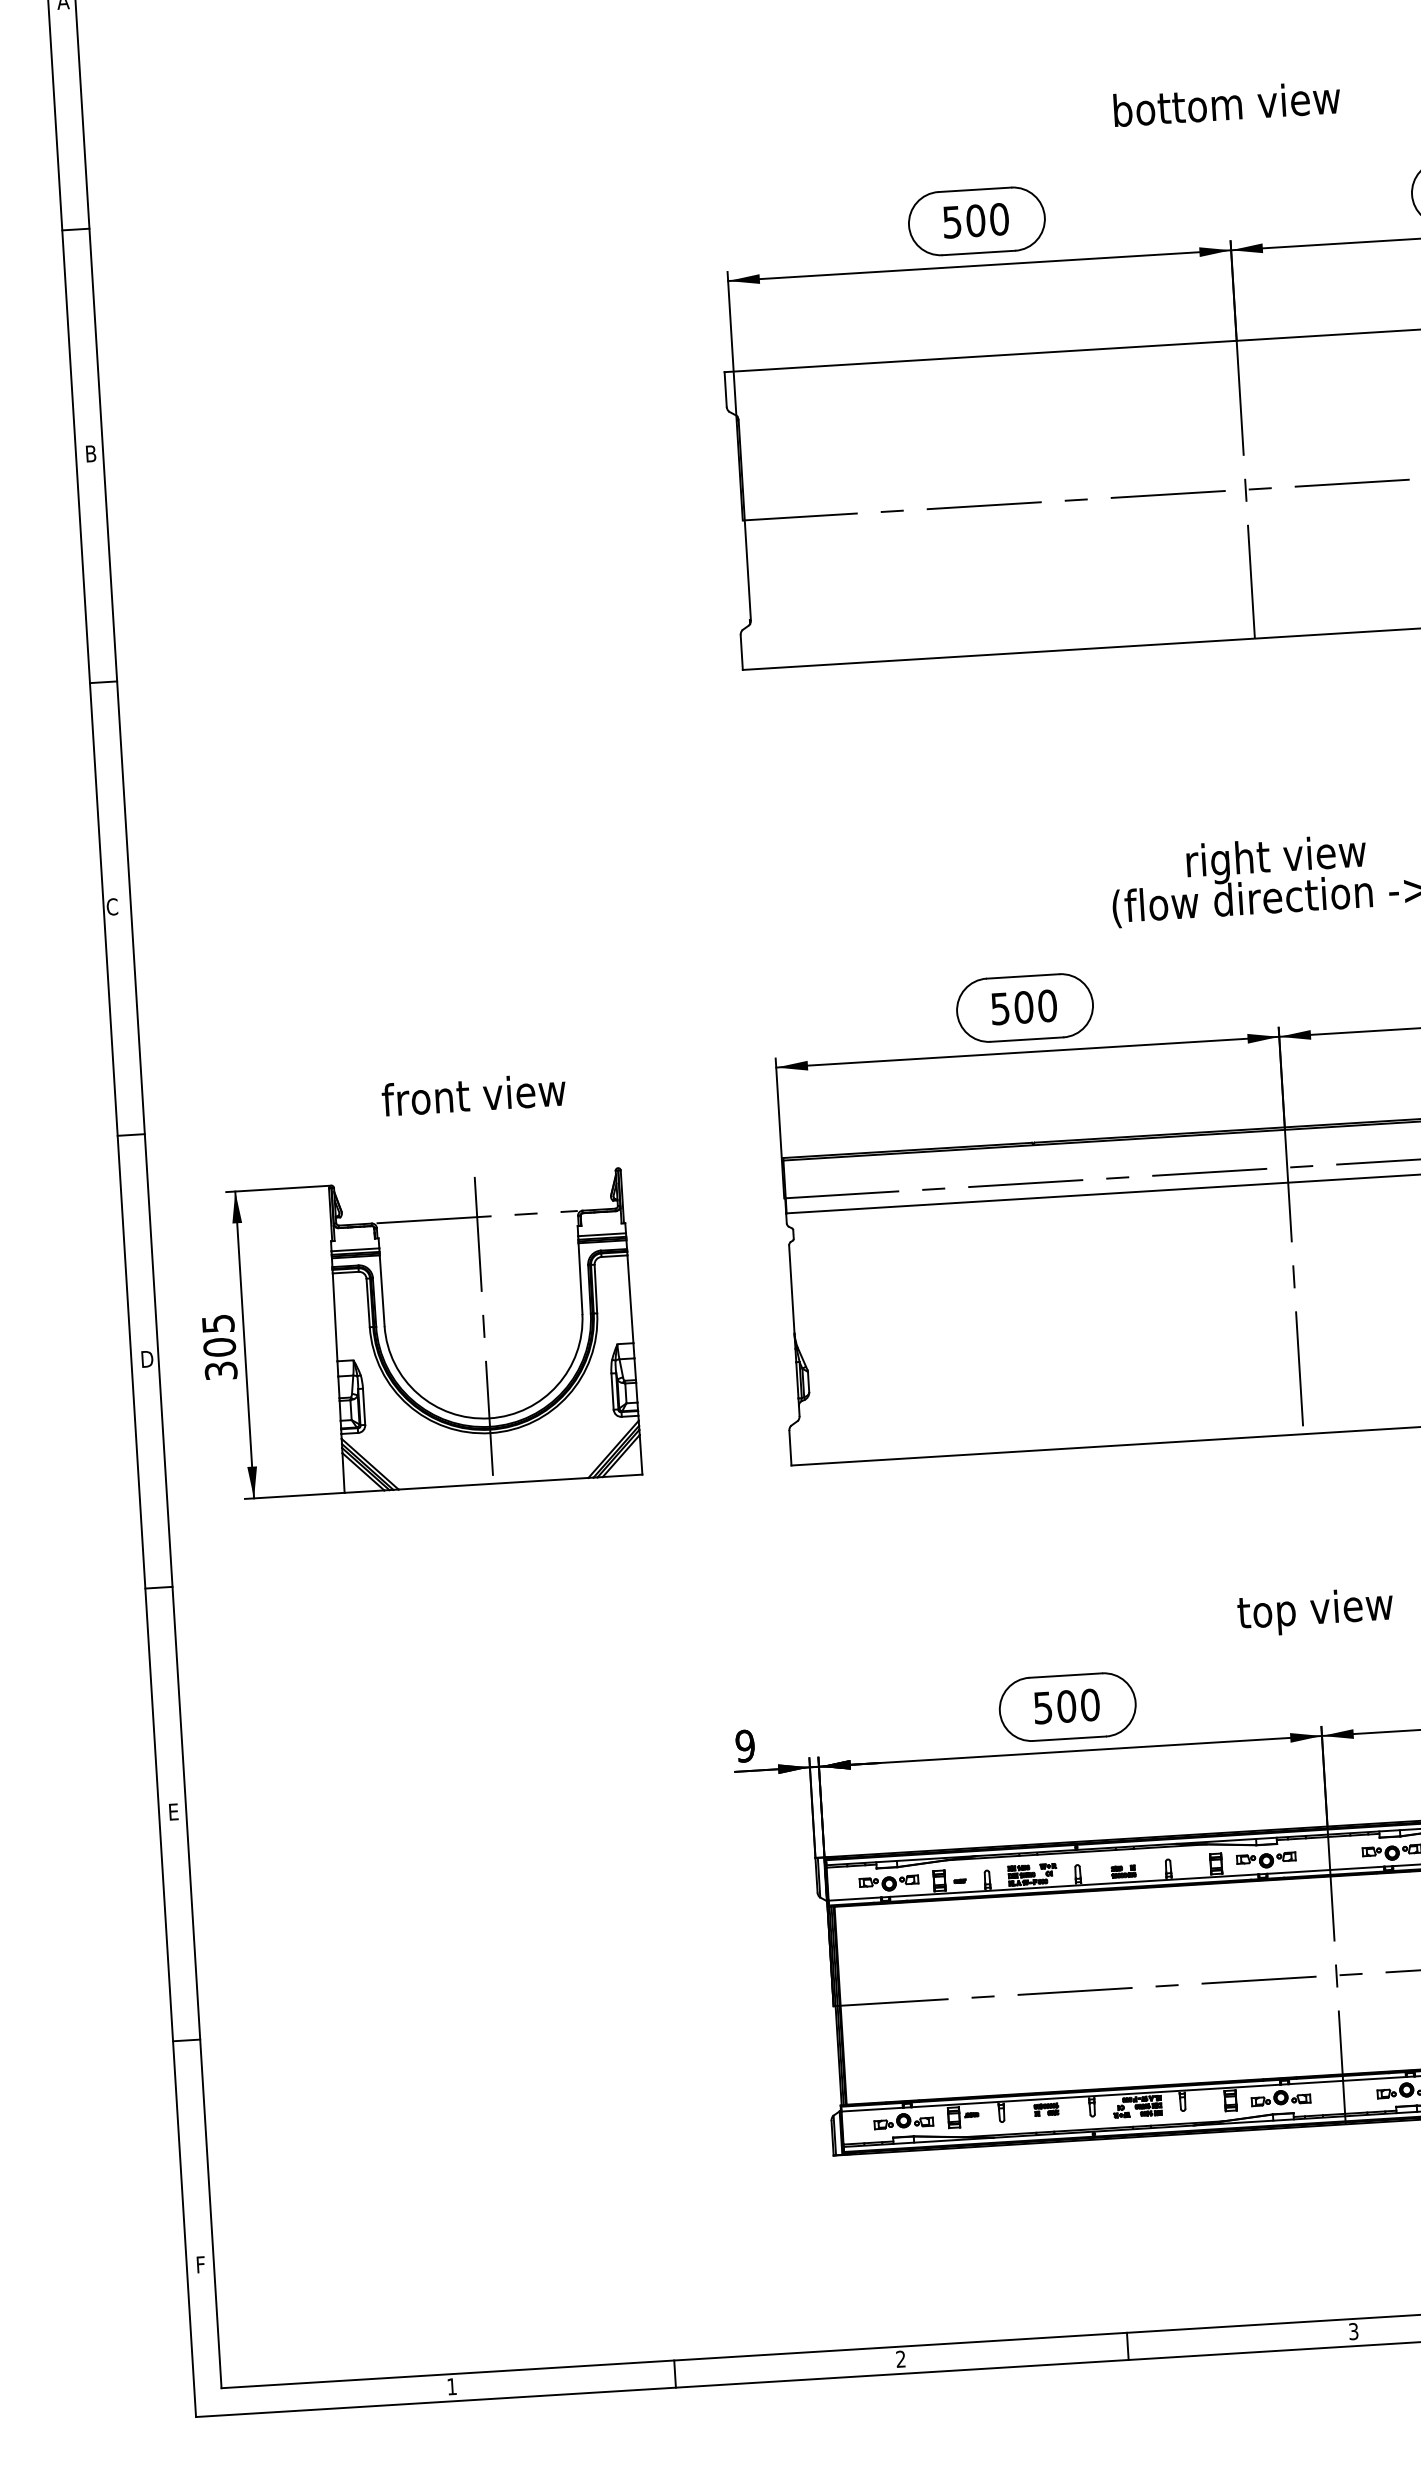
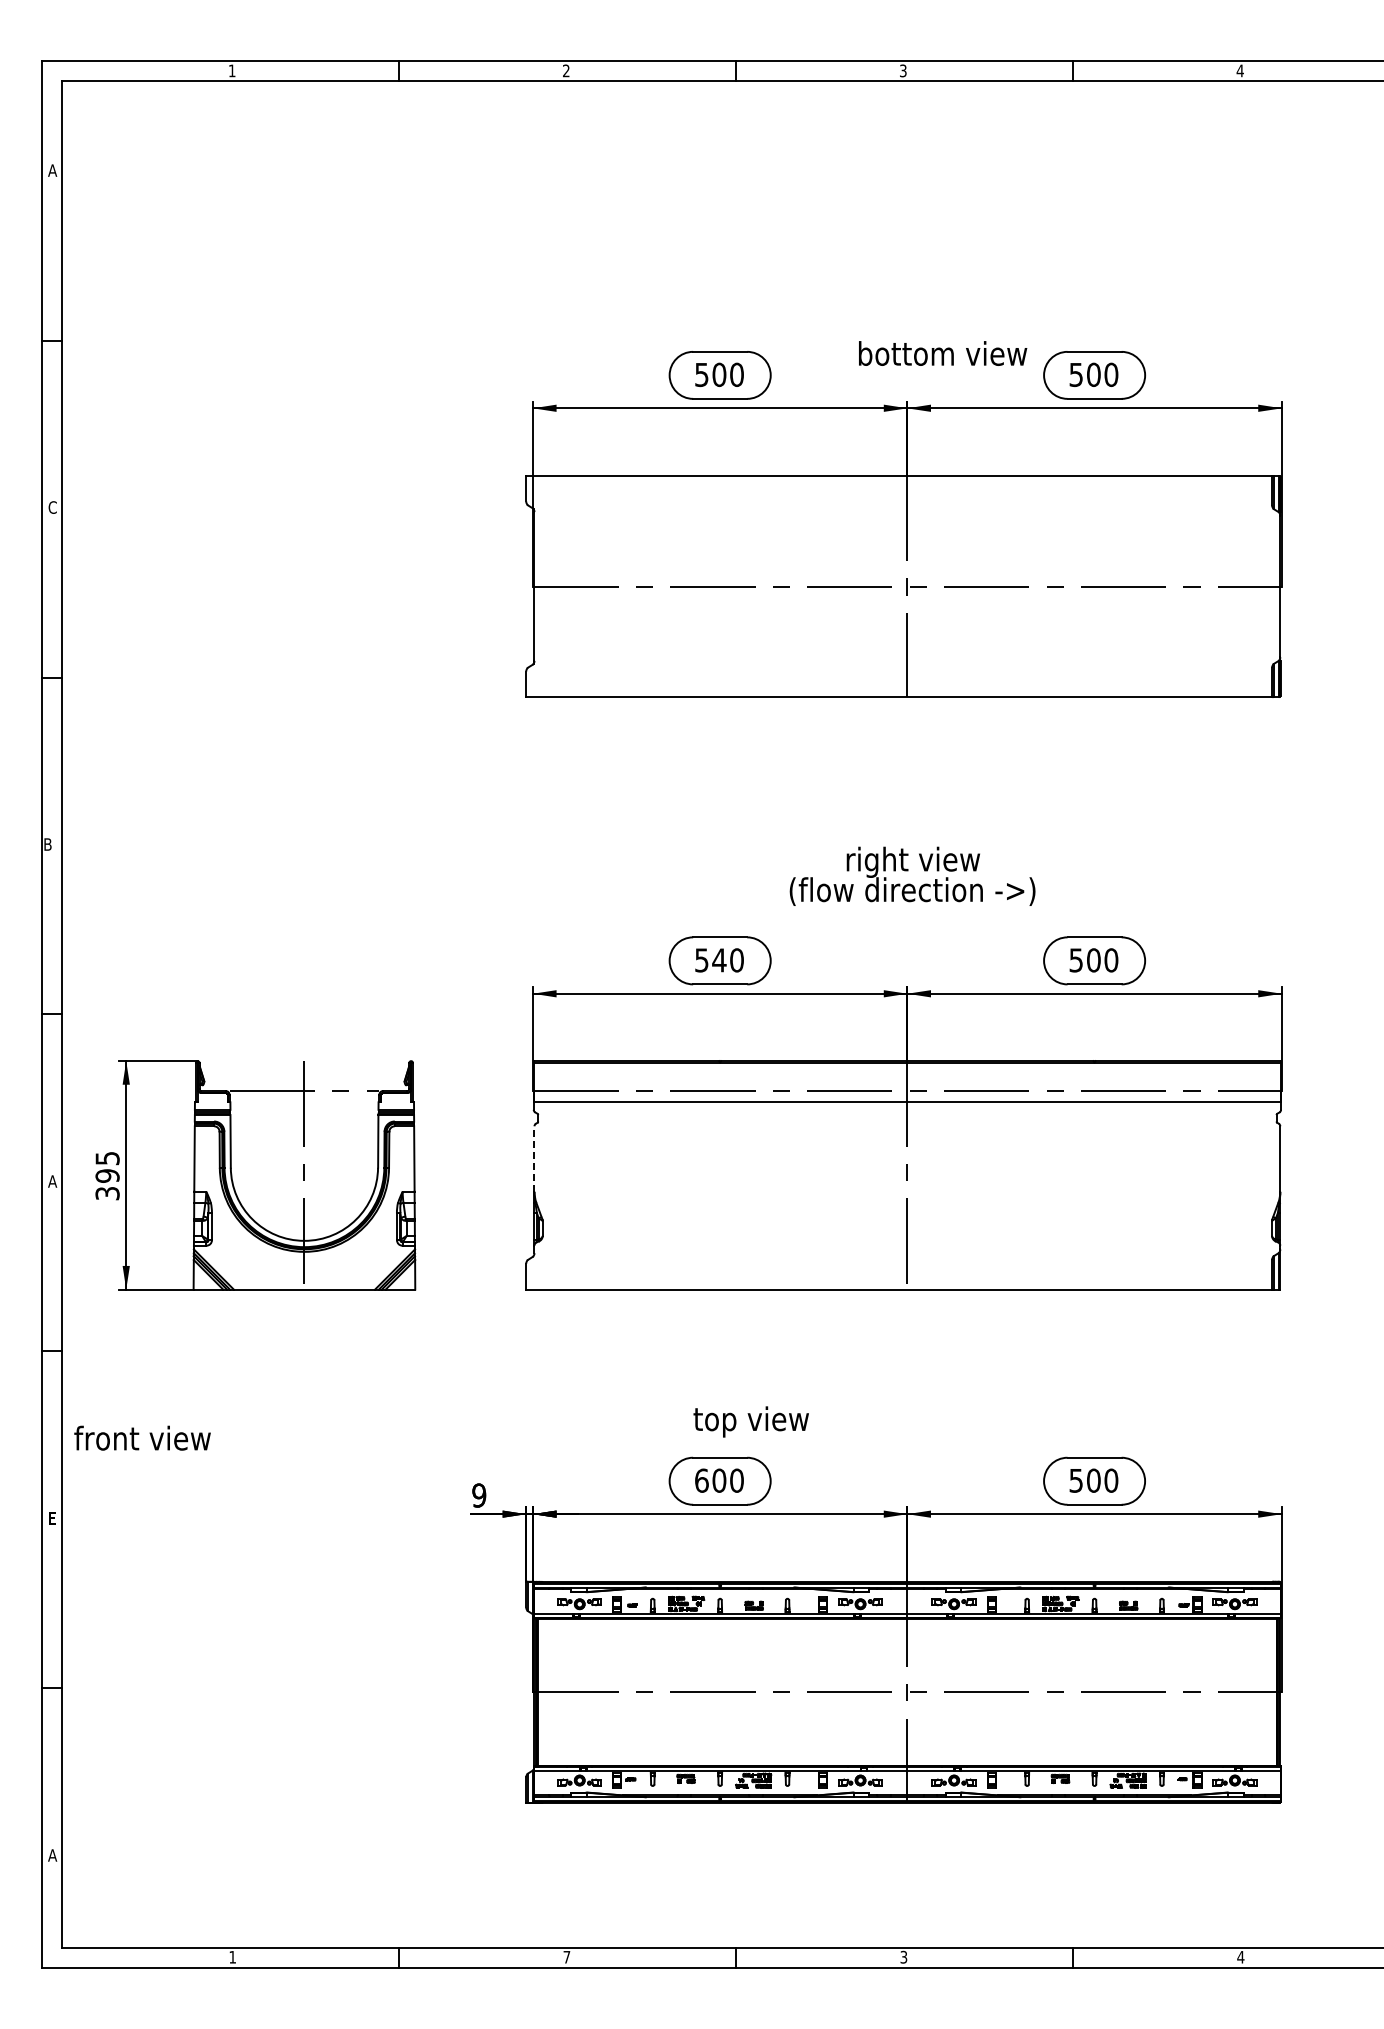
text: (1227, 103) -> (943, 353), moved
text: (90, 453) -> (52, 507), B -> C
text: (111, 906) -> (47, 844), C -> B
text: (1024, 1007) -> (719, 960), 500 -> 540
text: (473, 1093) -> (142, 1437), moved
line: (791, 1288) -> (534, 1158), solid -> dashed
text: (219, 1346) -> (107, 1175), 305 -> 395
text: (146, 1359) -> (52, 1181), D -> A
text: (1314, 1611) -> (750, 1421), moved
text: (1042, 1707) -> (701, 1480), 500 -> 600
text: (201, 2264) -> (52, 1855), F -> A
text: (900, 2358) -> (566, 1956), 2 -> 7

